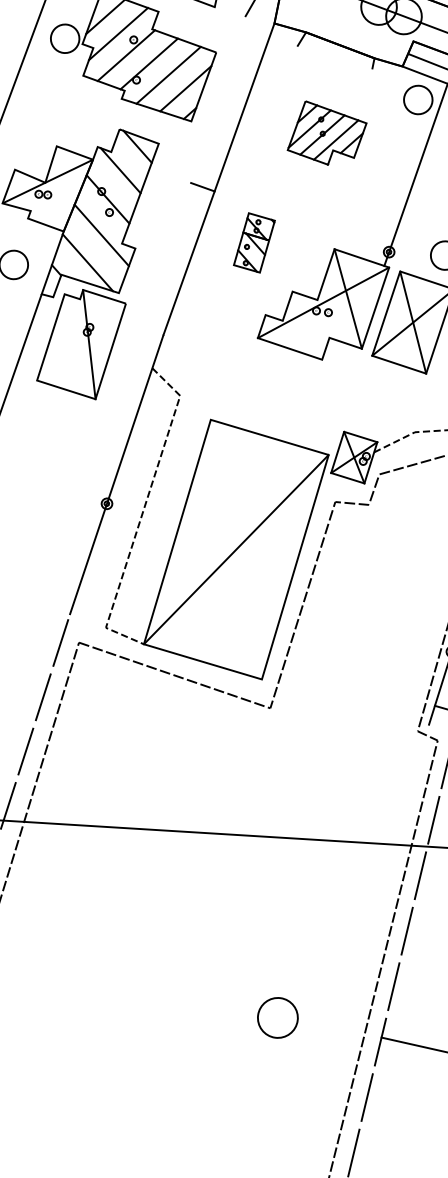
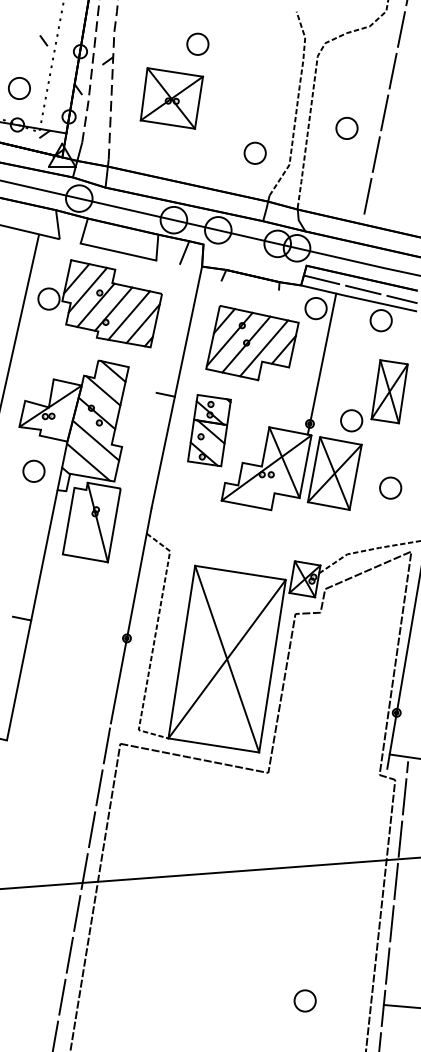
part: (327, 134) -> (252, 343), size x1.67
part: (254, 242) -> (209, 430), size x1.67
line: (236, 548) -> (227, 658), added
part: (276, 1017) -> (304, 1000), size x0.71

